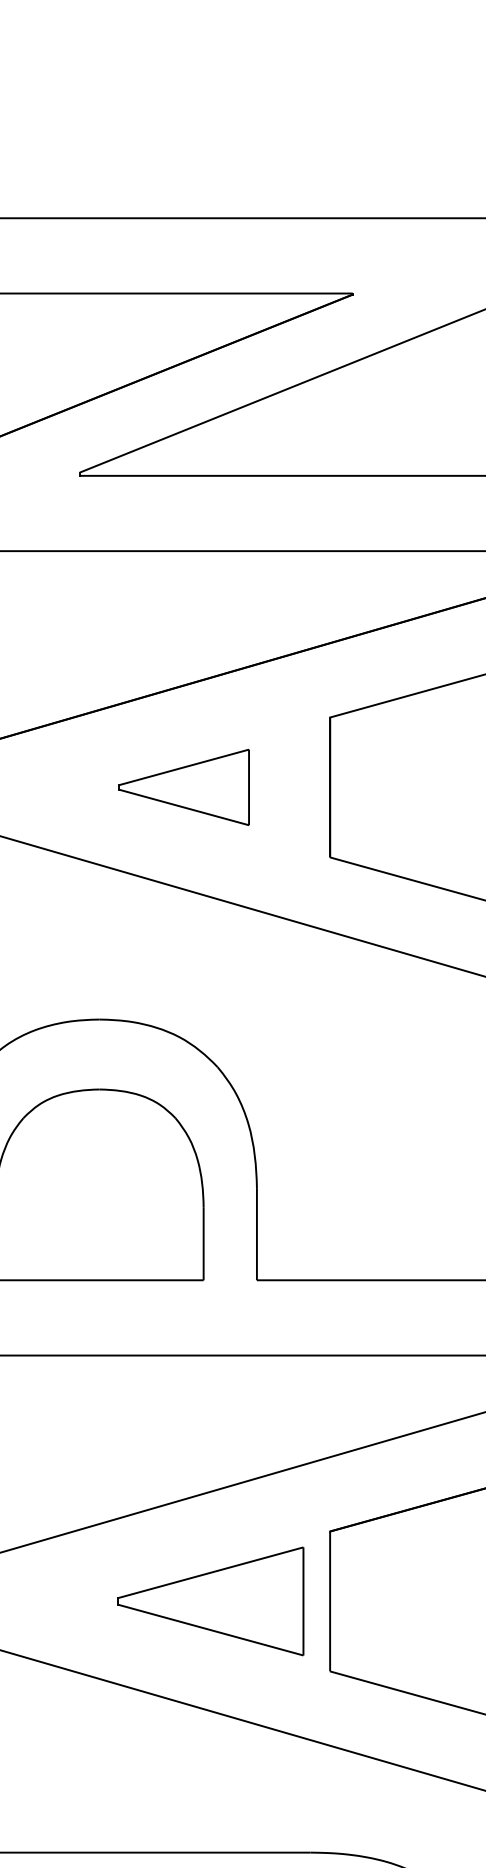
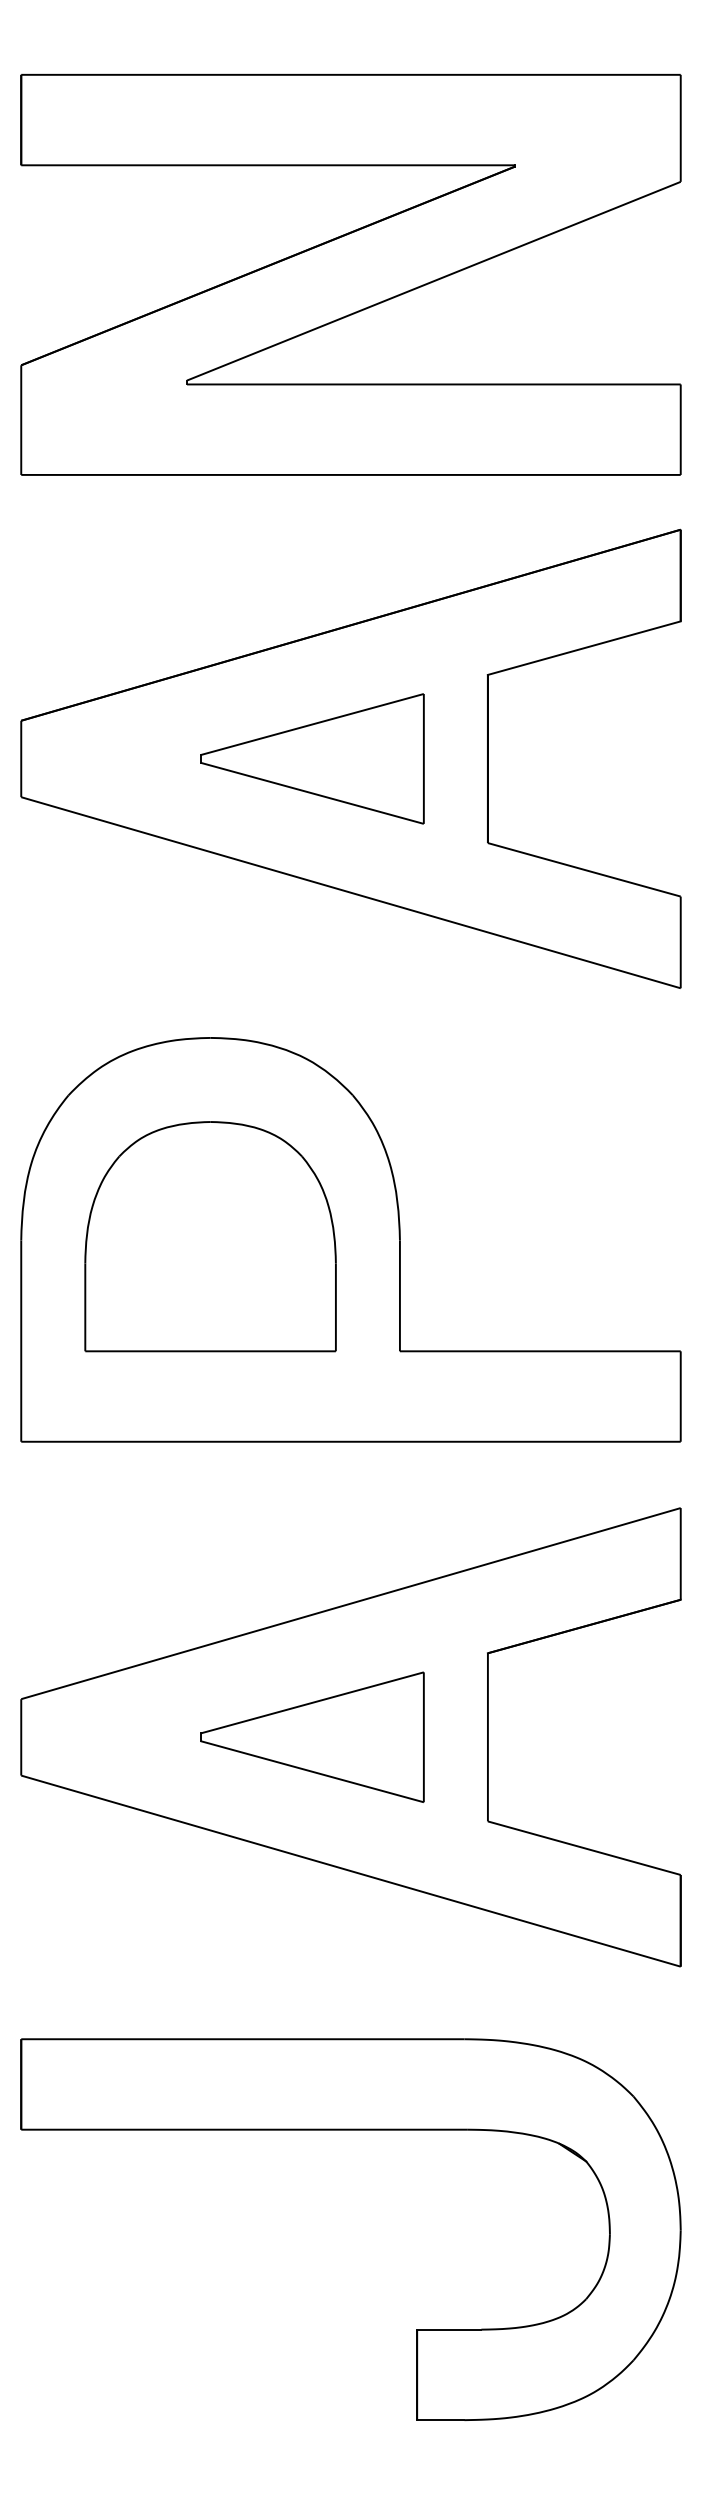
part: (184, 787) -> (312, 758), size x1.43
part: (210, 1600) -> (312, 1736), moved

